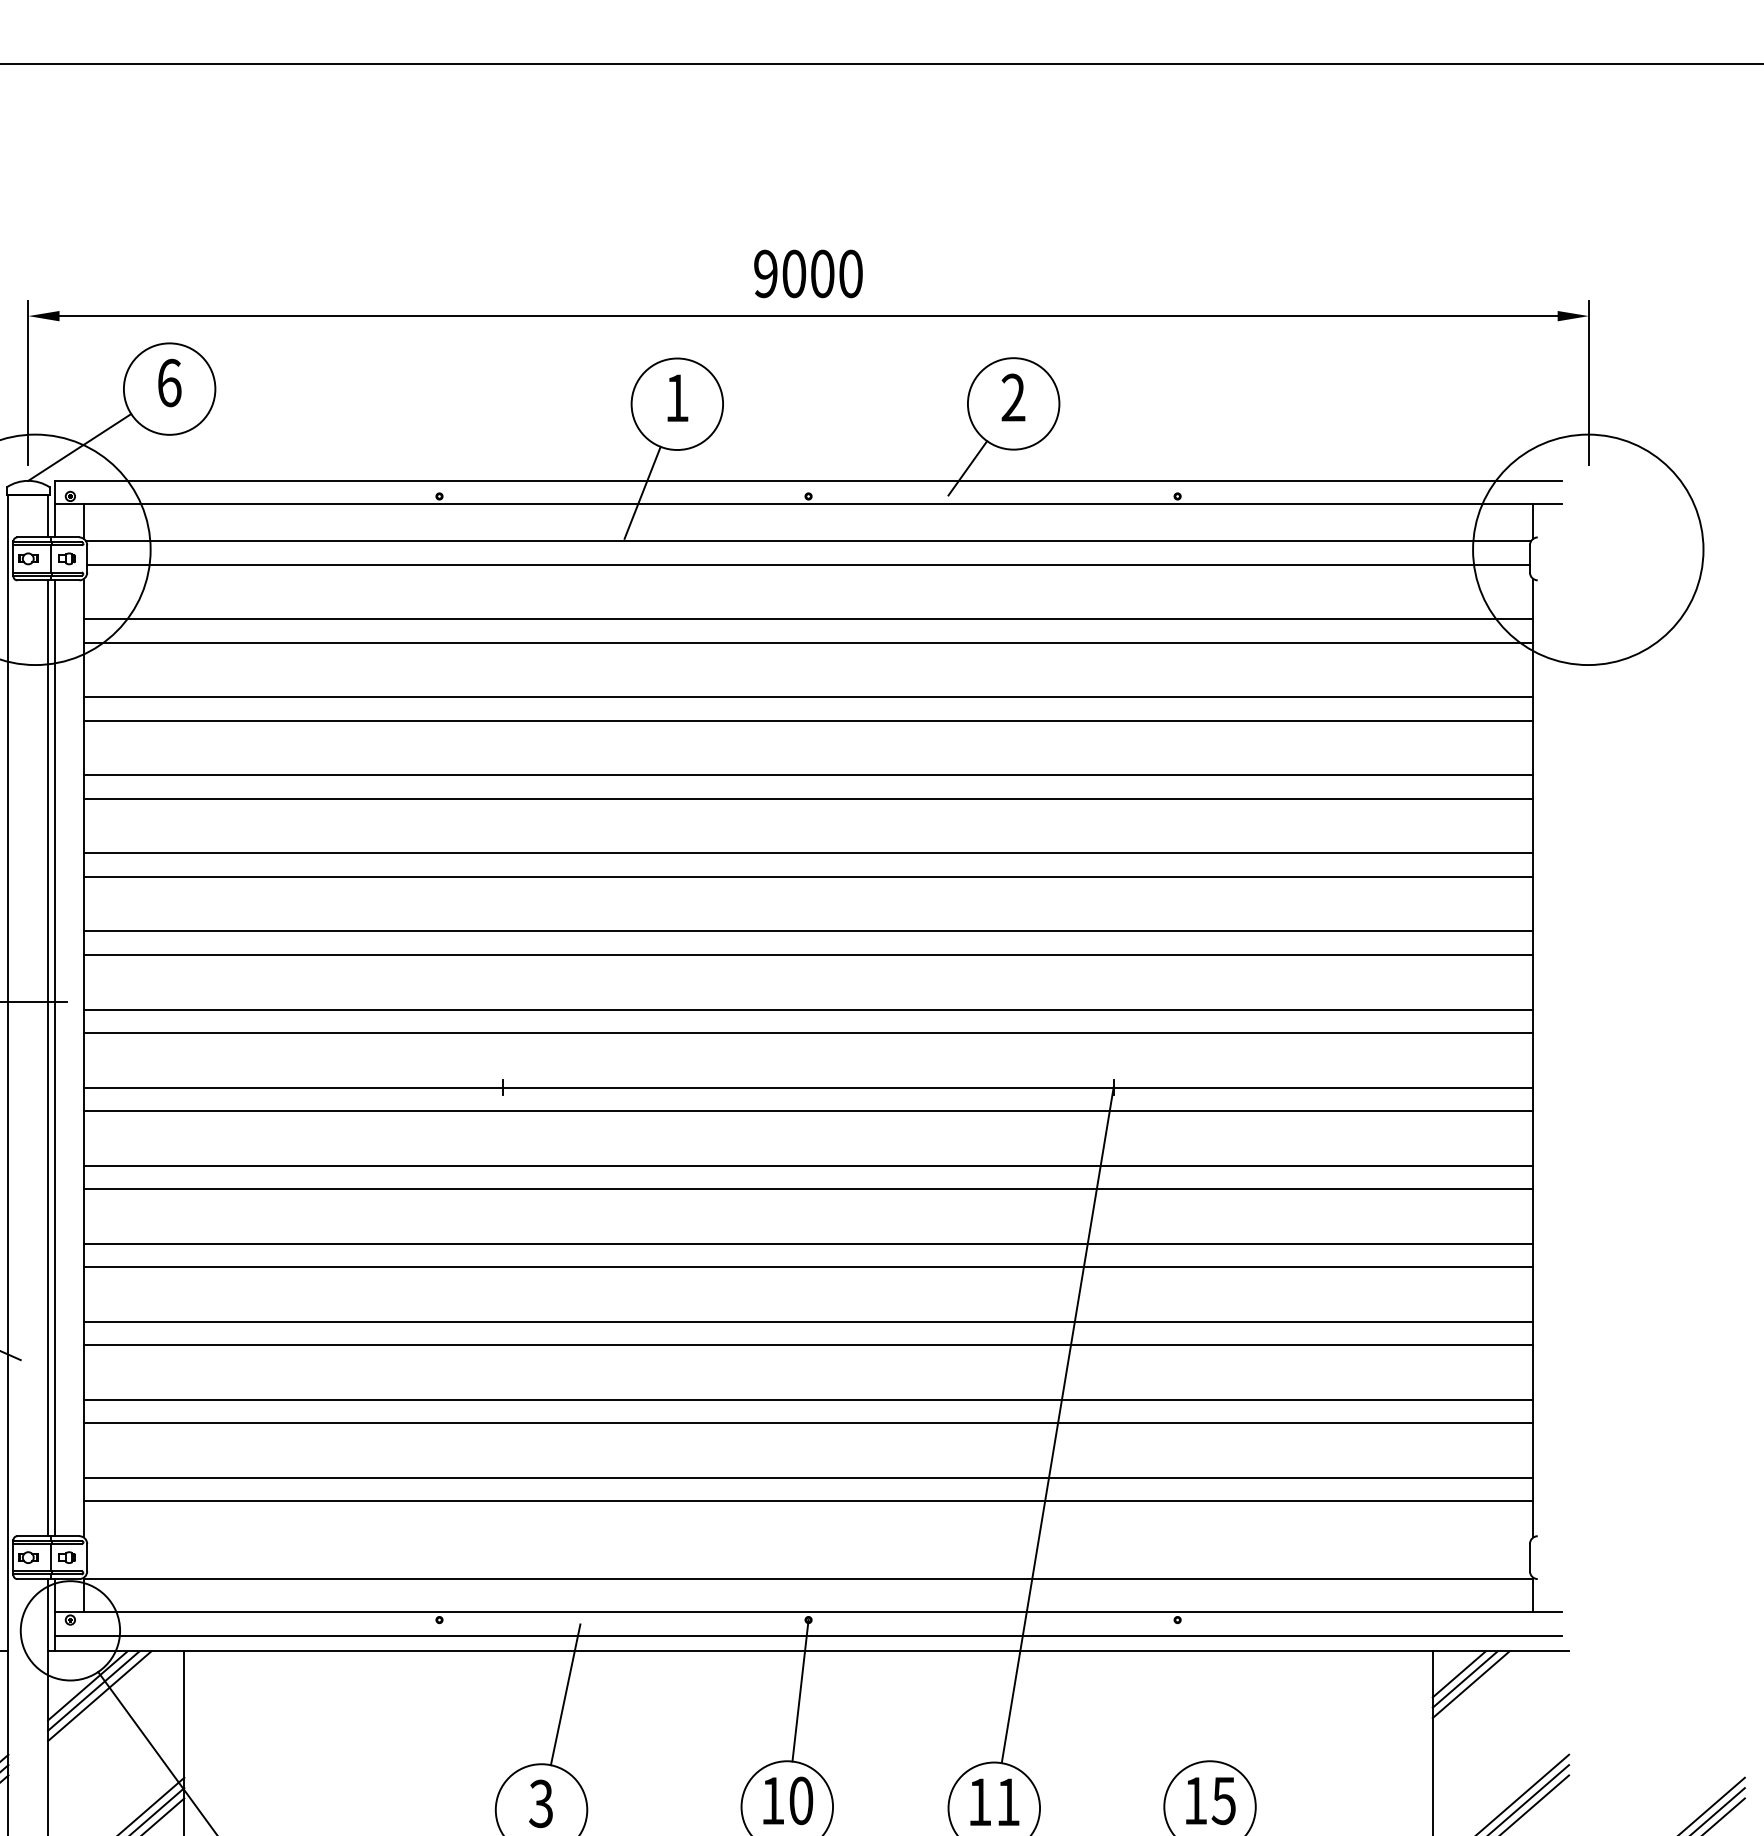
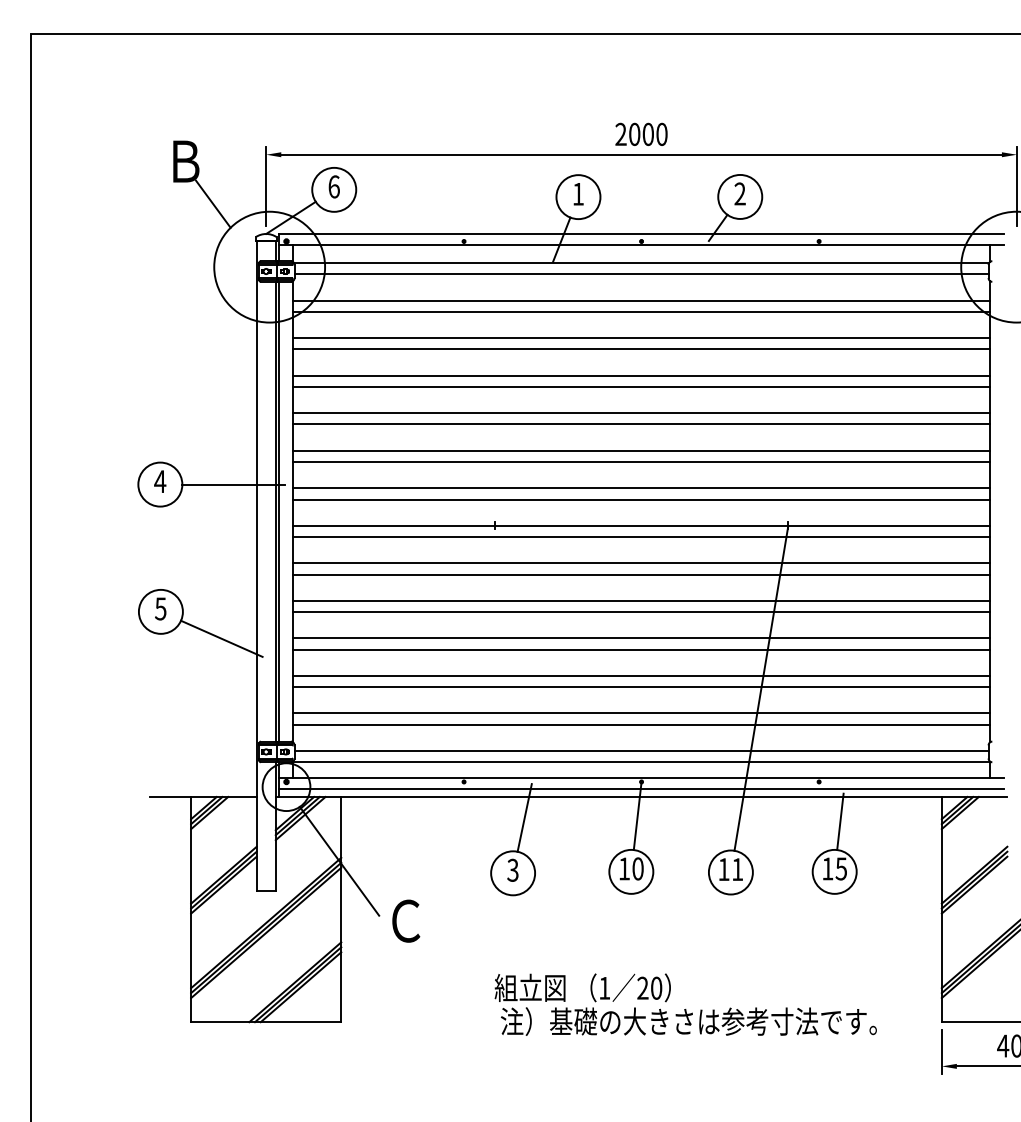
text: (764, 274) -> (620, 134), 9000 -> 2000
line: (808, 1556) -> (641, 751), added
line: (1222, 1702) -> (840, 821), added

